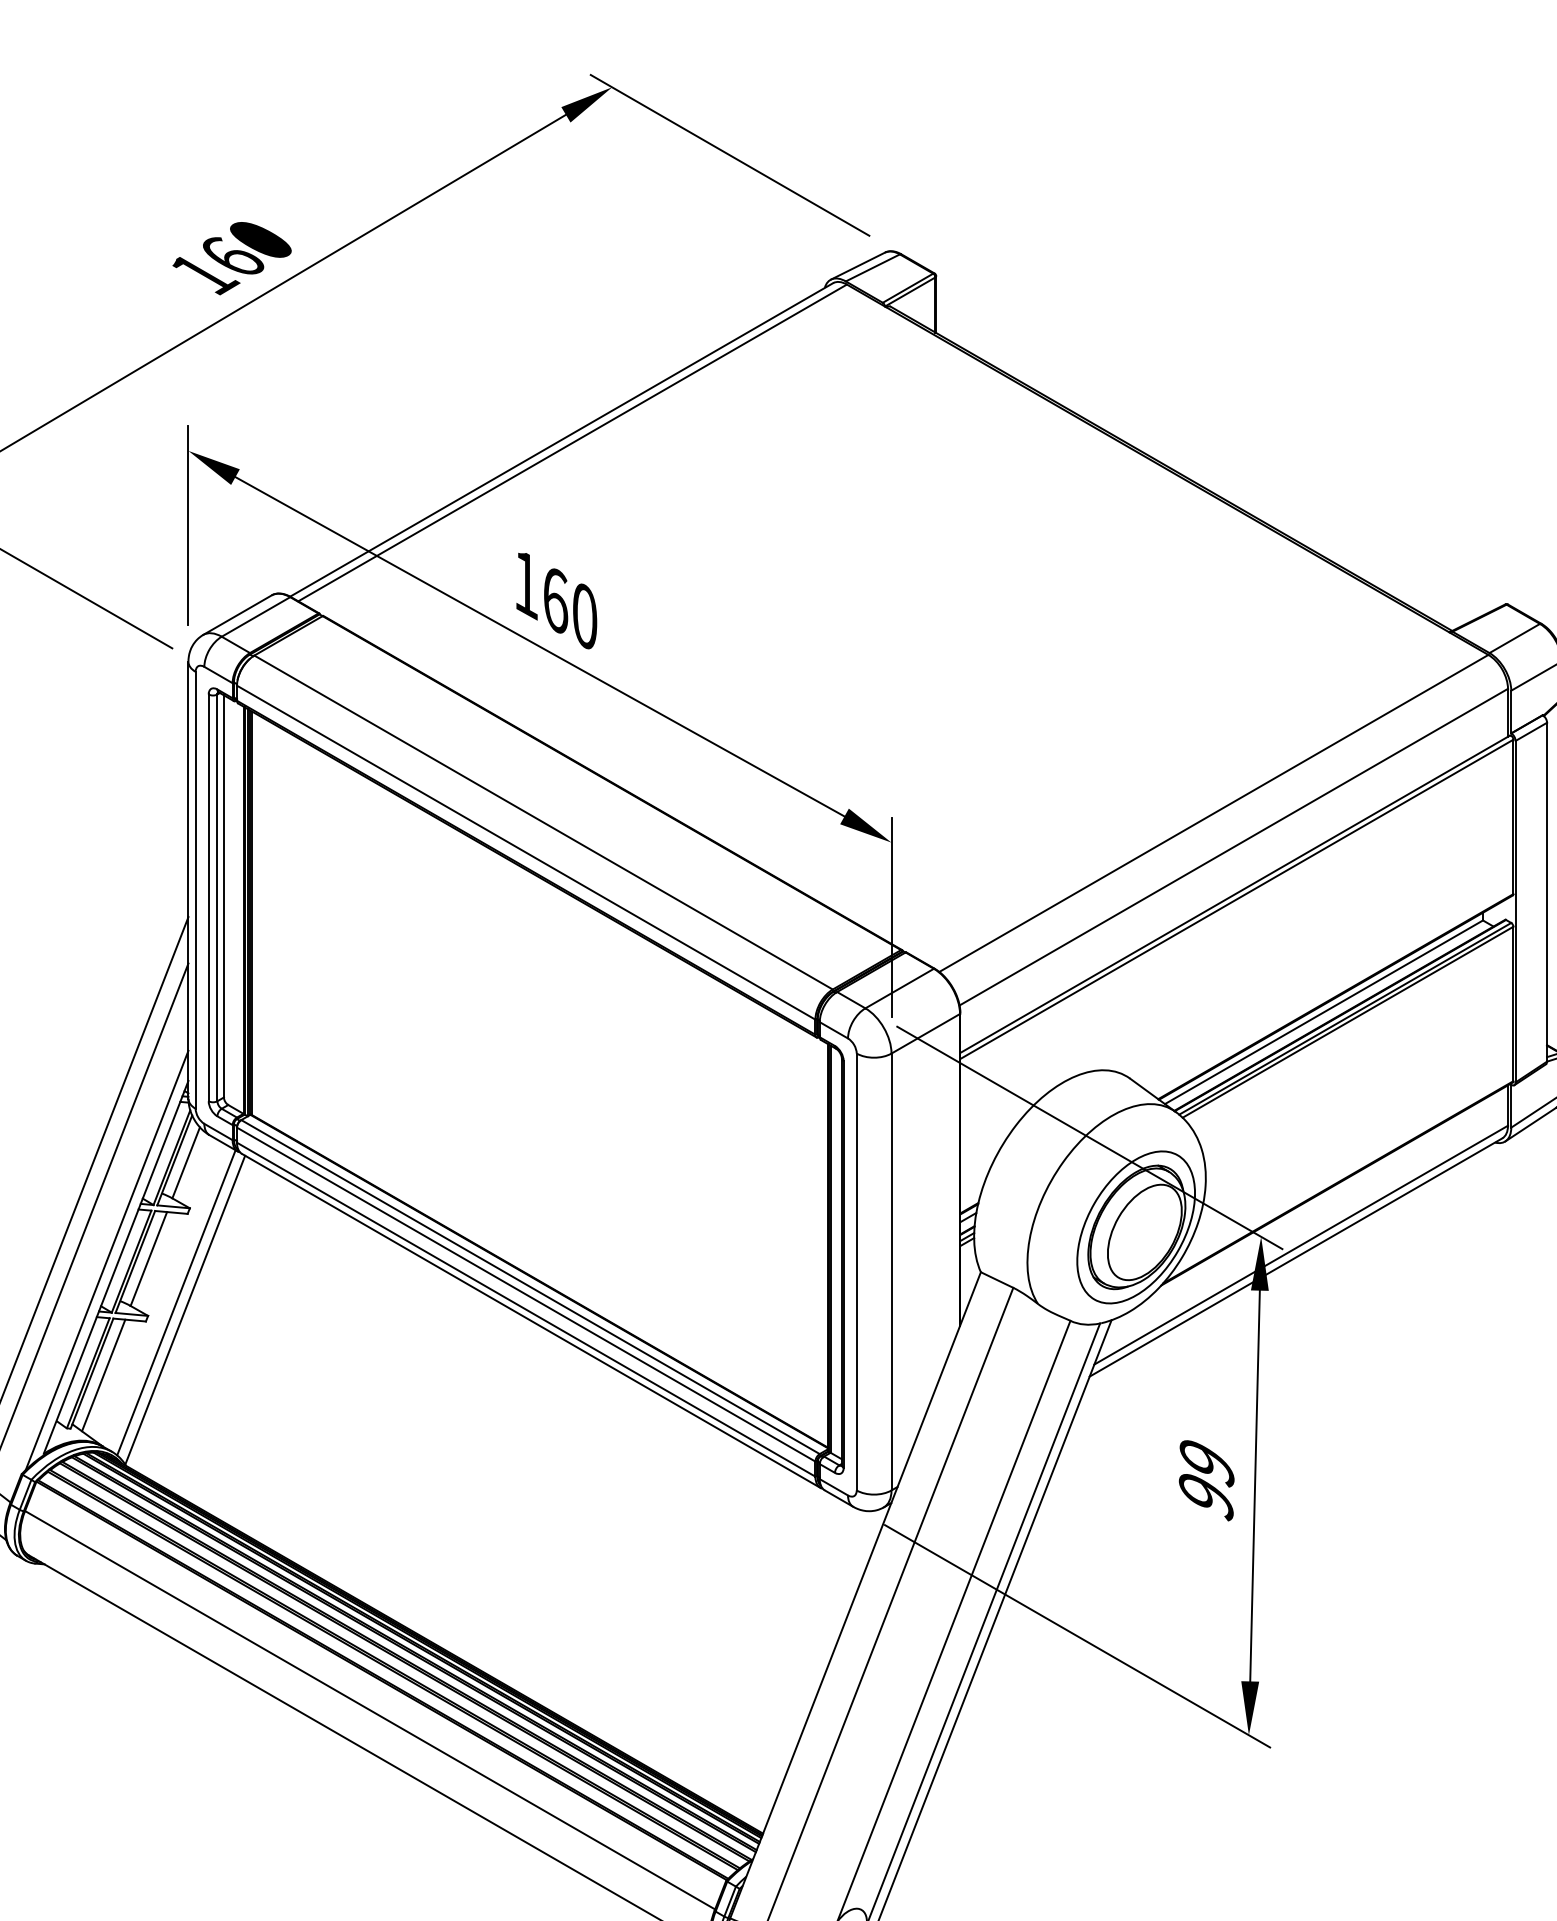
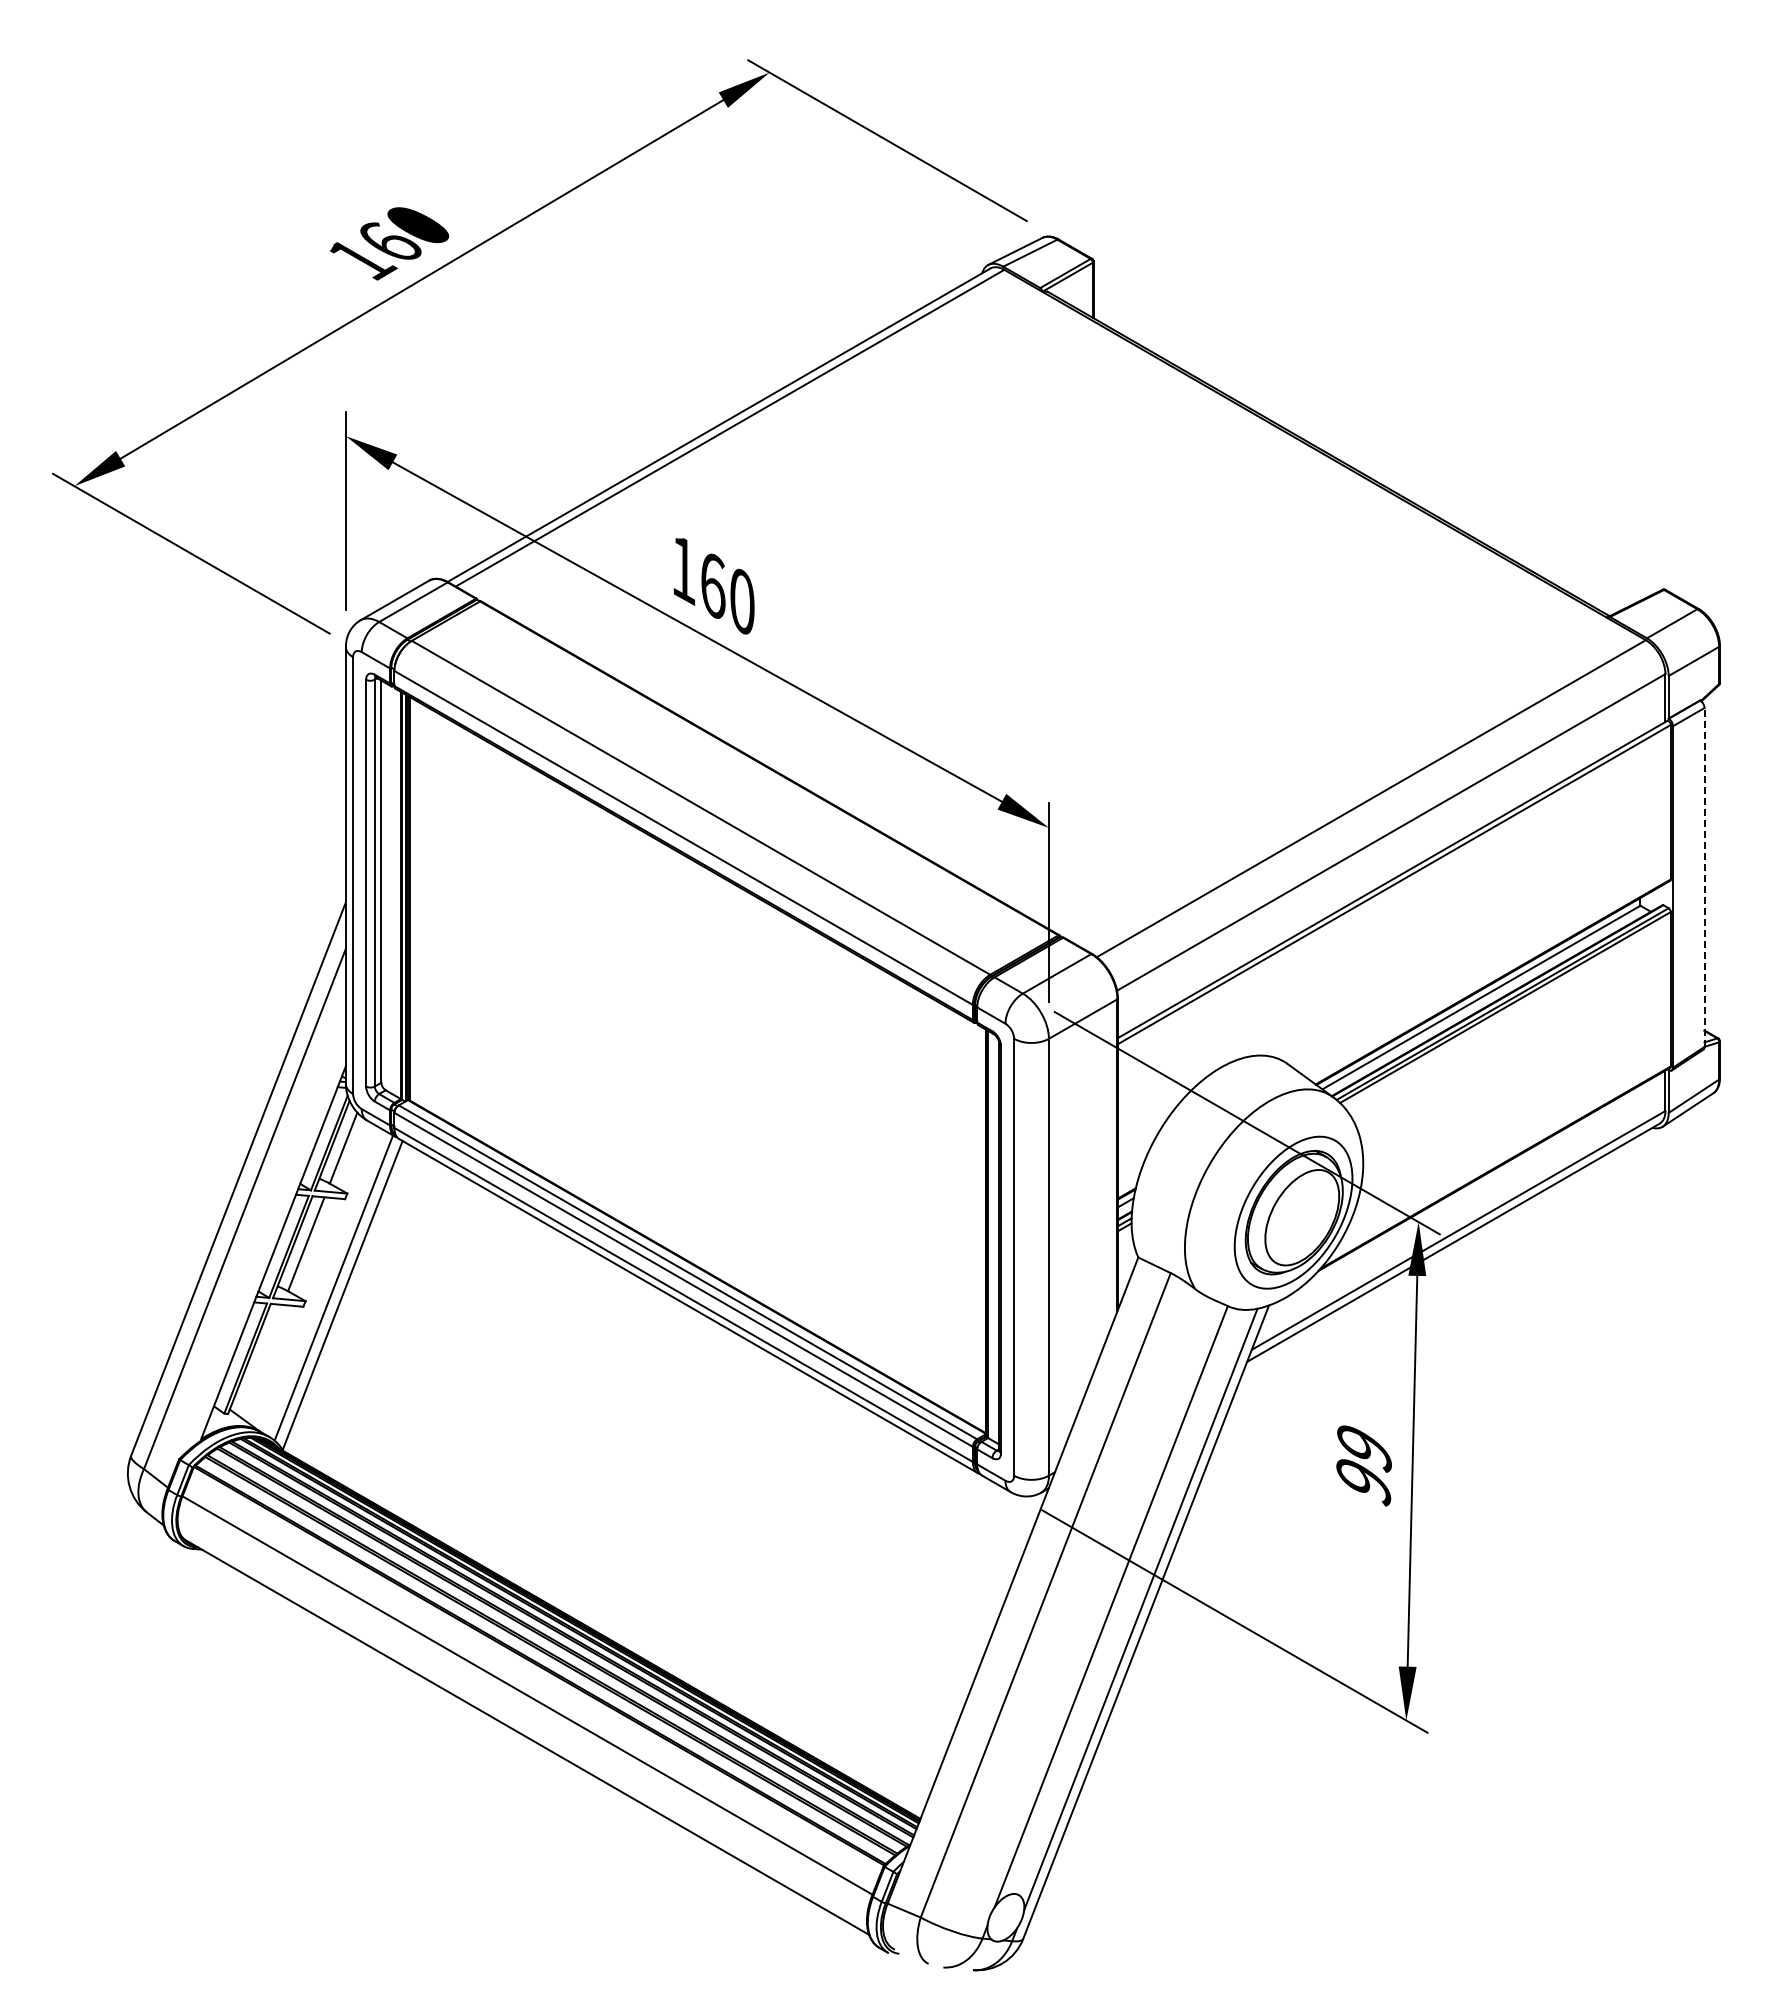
line: (1547, 891) -> (1704, 876), solid -> dashed
line: (107, 1260) -> (264, 1245), removed
line: (103, 1375) -> (260, 1360), removed

